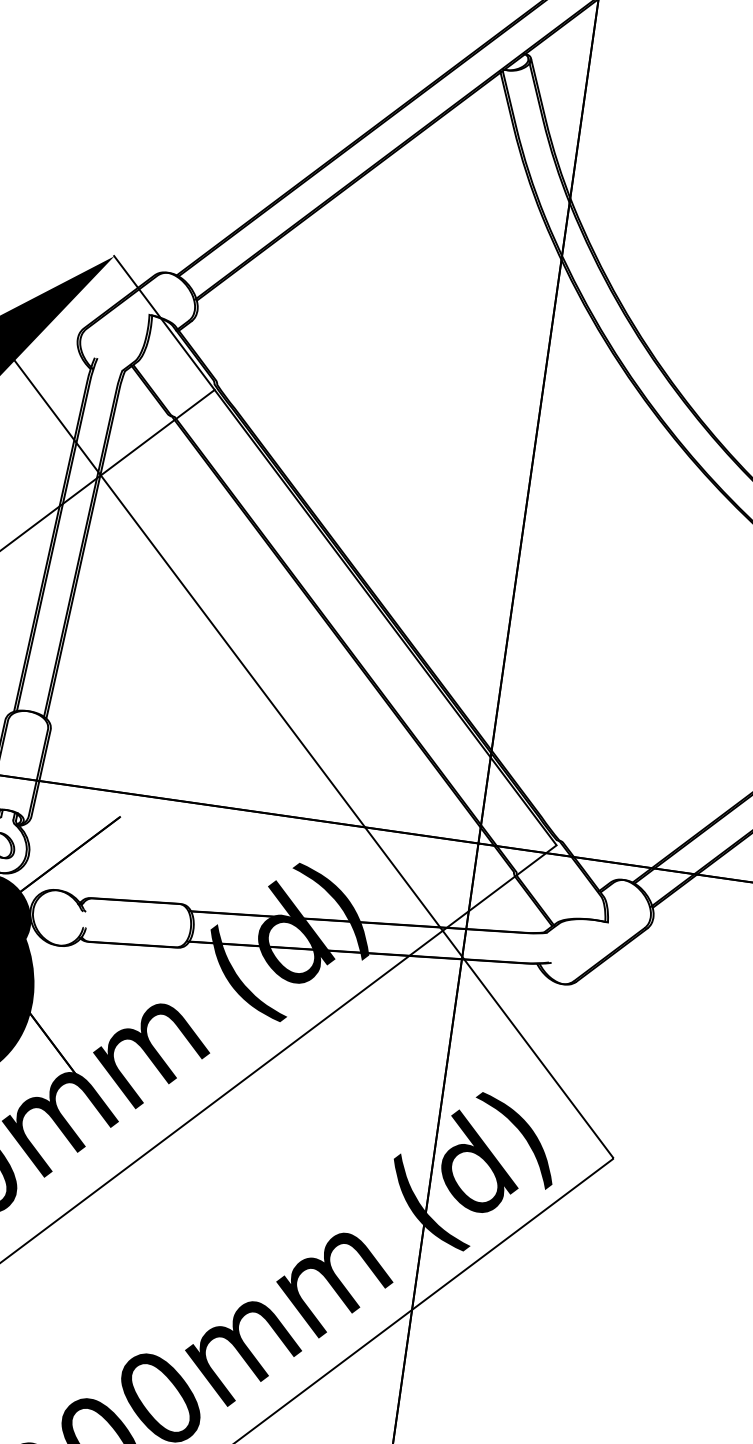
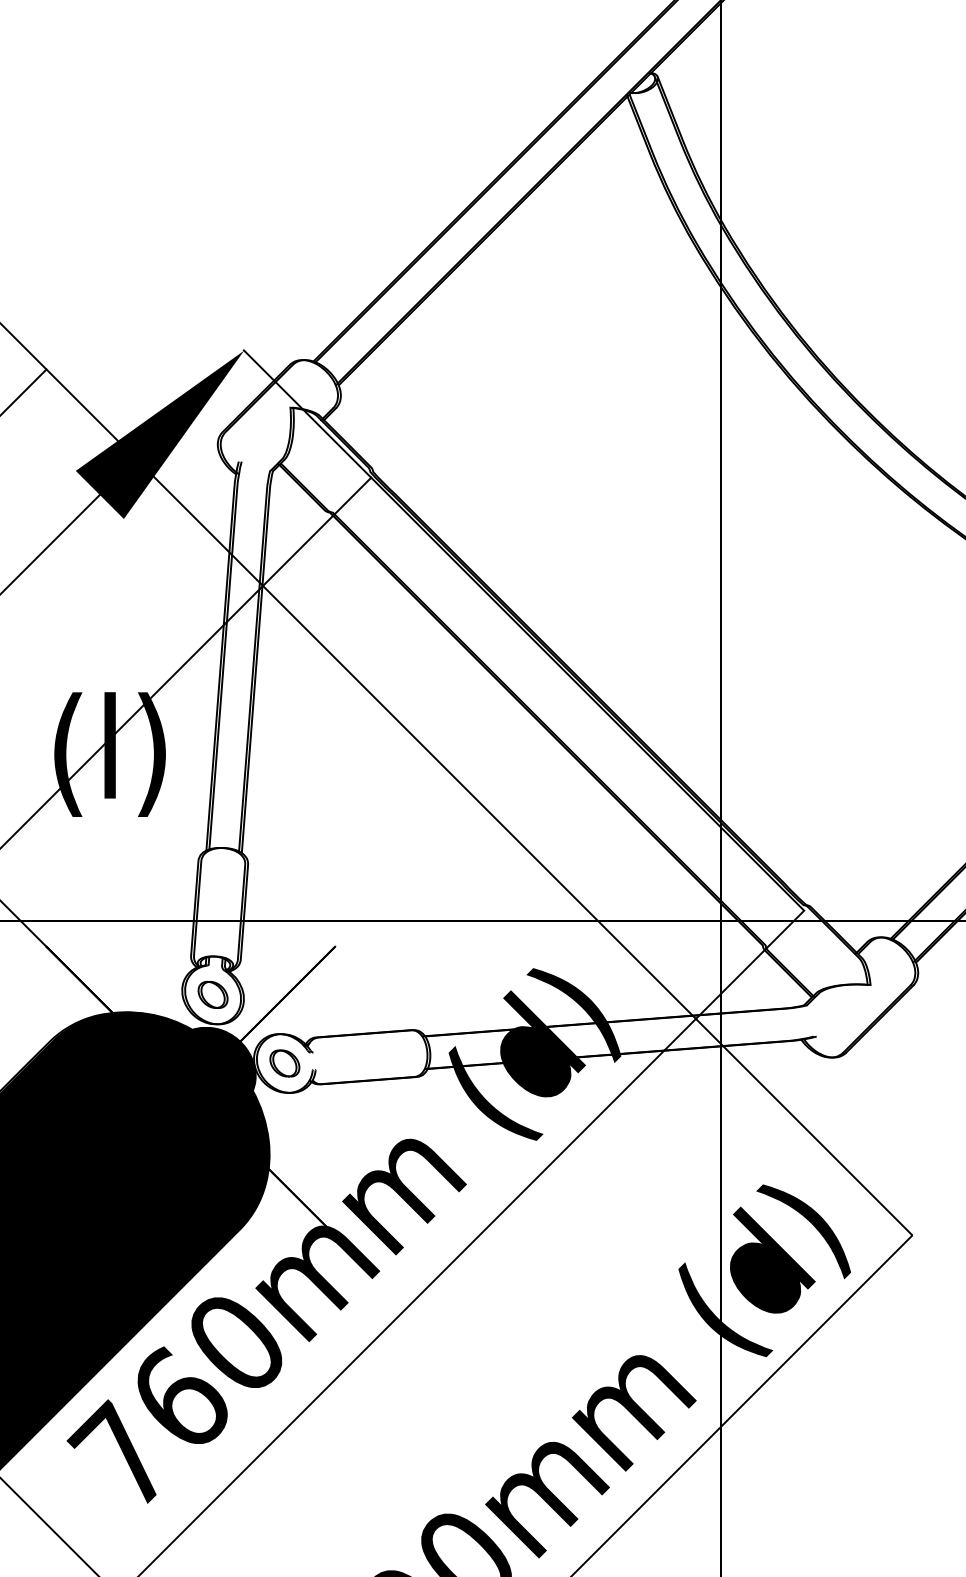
part: (58, 917) -> (284, 1063), added

